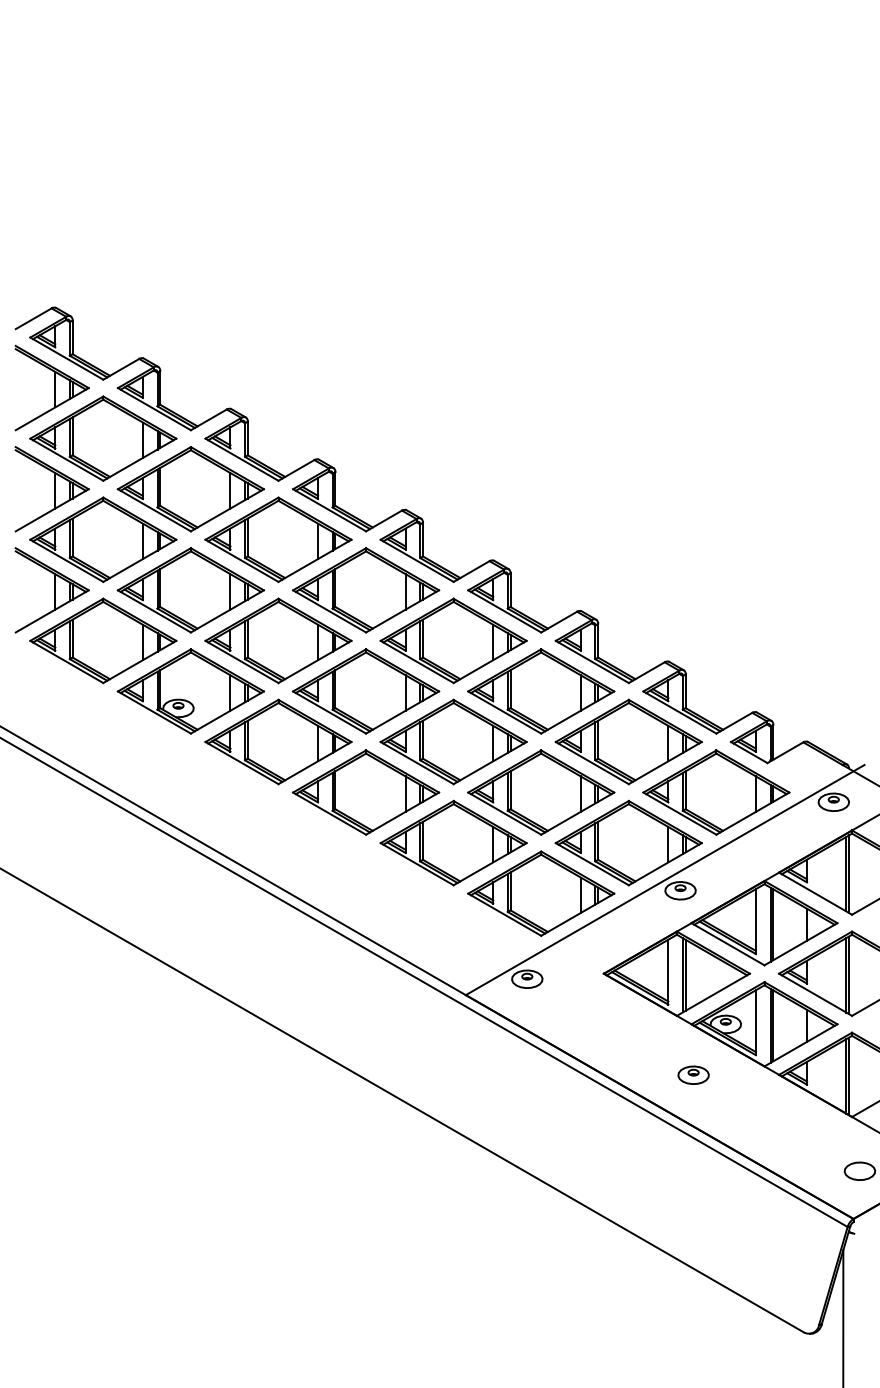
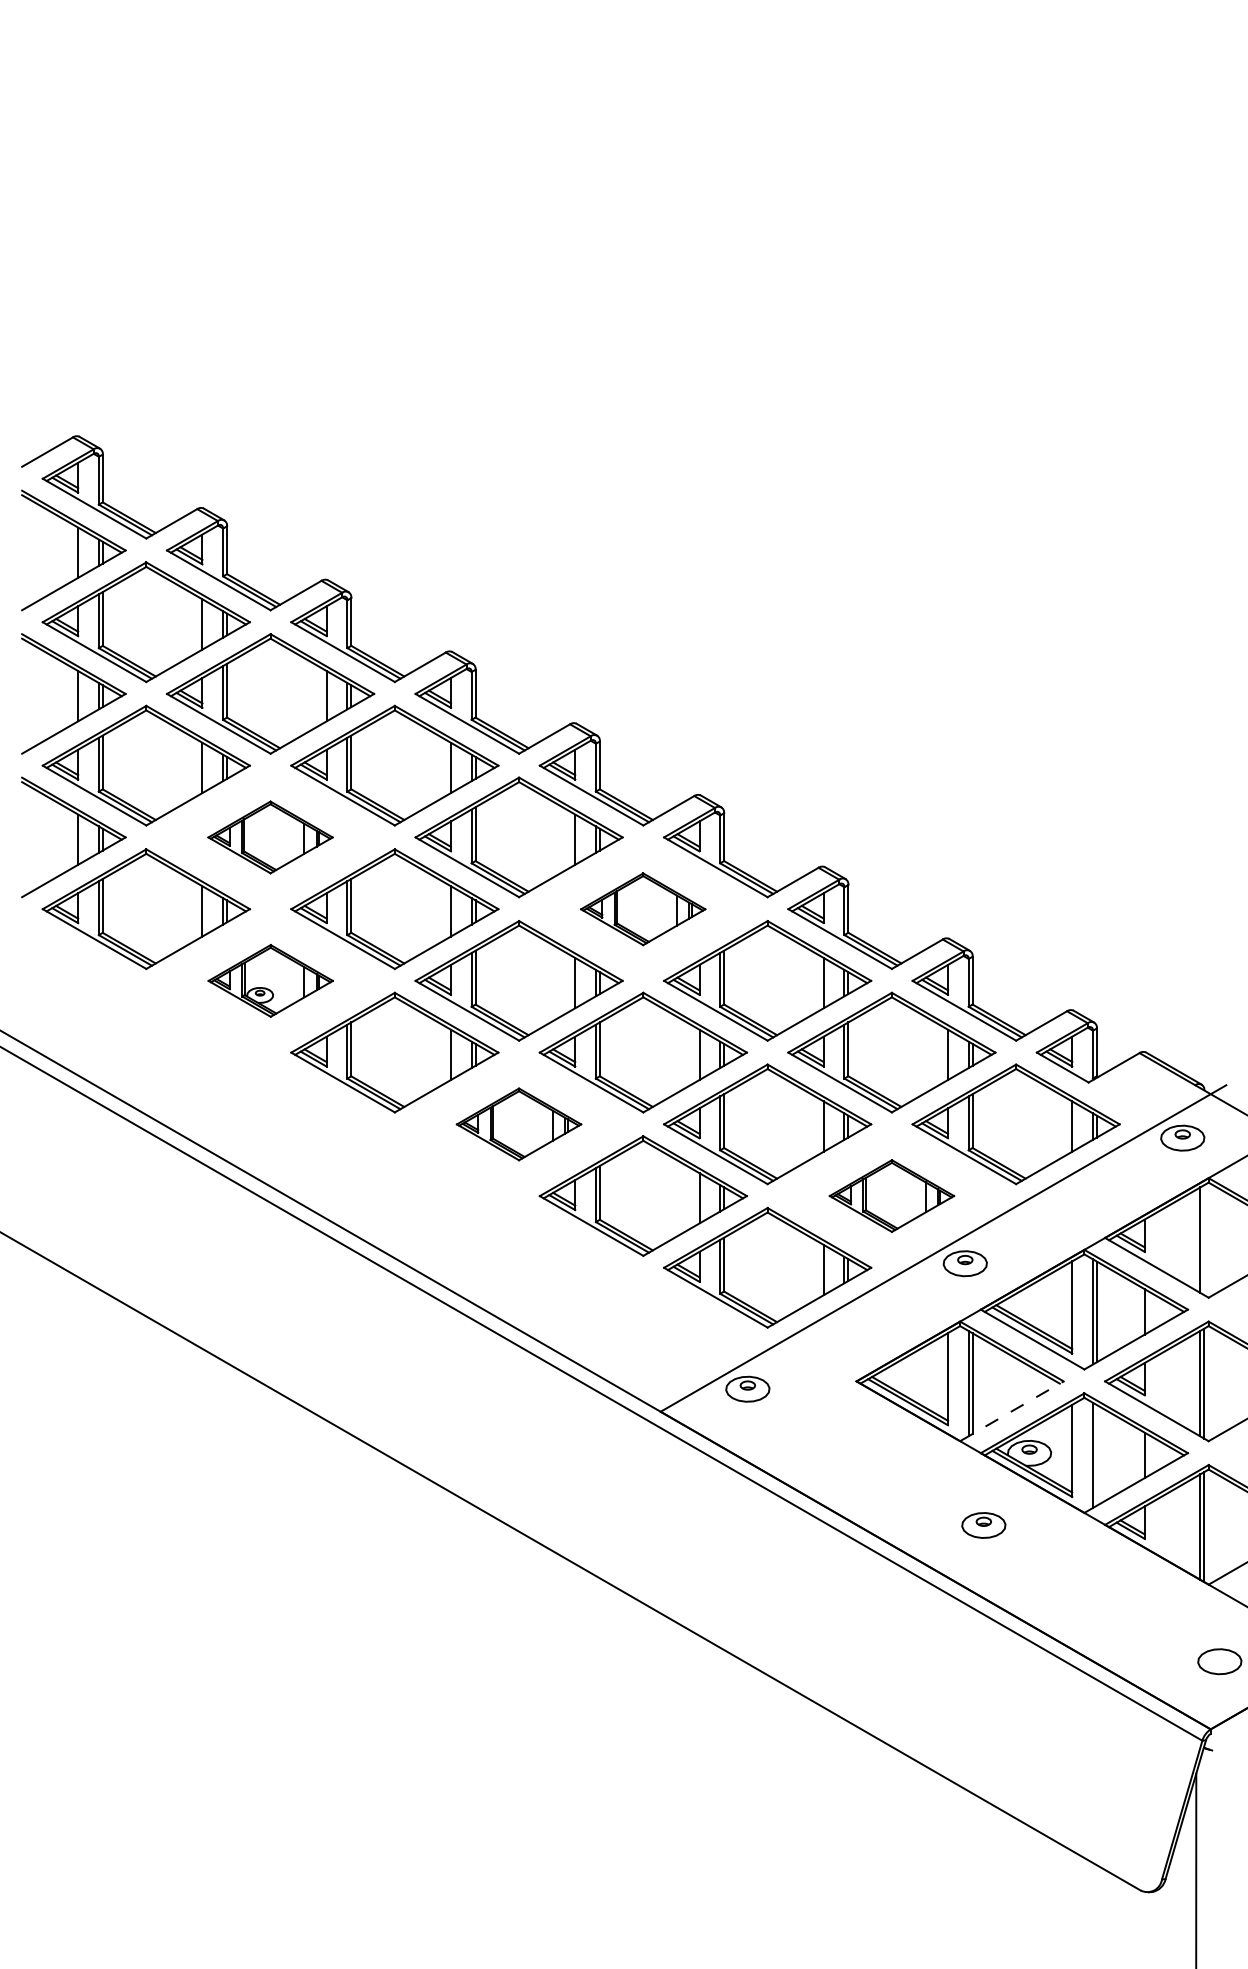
part: (190, 590) -> (270, 837), size x0.6
part: (453, 641) -> (642, 909), size x0.6
part: (190, 691) -> (270, 980), size x0.6
part: (365, 792) -> (518, 1124), size x0.6
part: (628, 842) -> (891, 1195), size x0.6
line: (849, 874) -> (1204, 1240), removed
line: (713, 994) -> (1011, 1411), solid -> dashed
line: (773, 1025) -> (1096, 1455), removed

